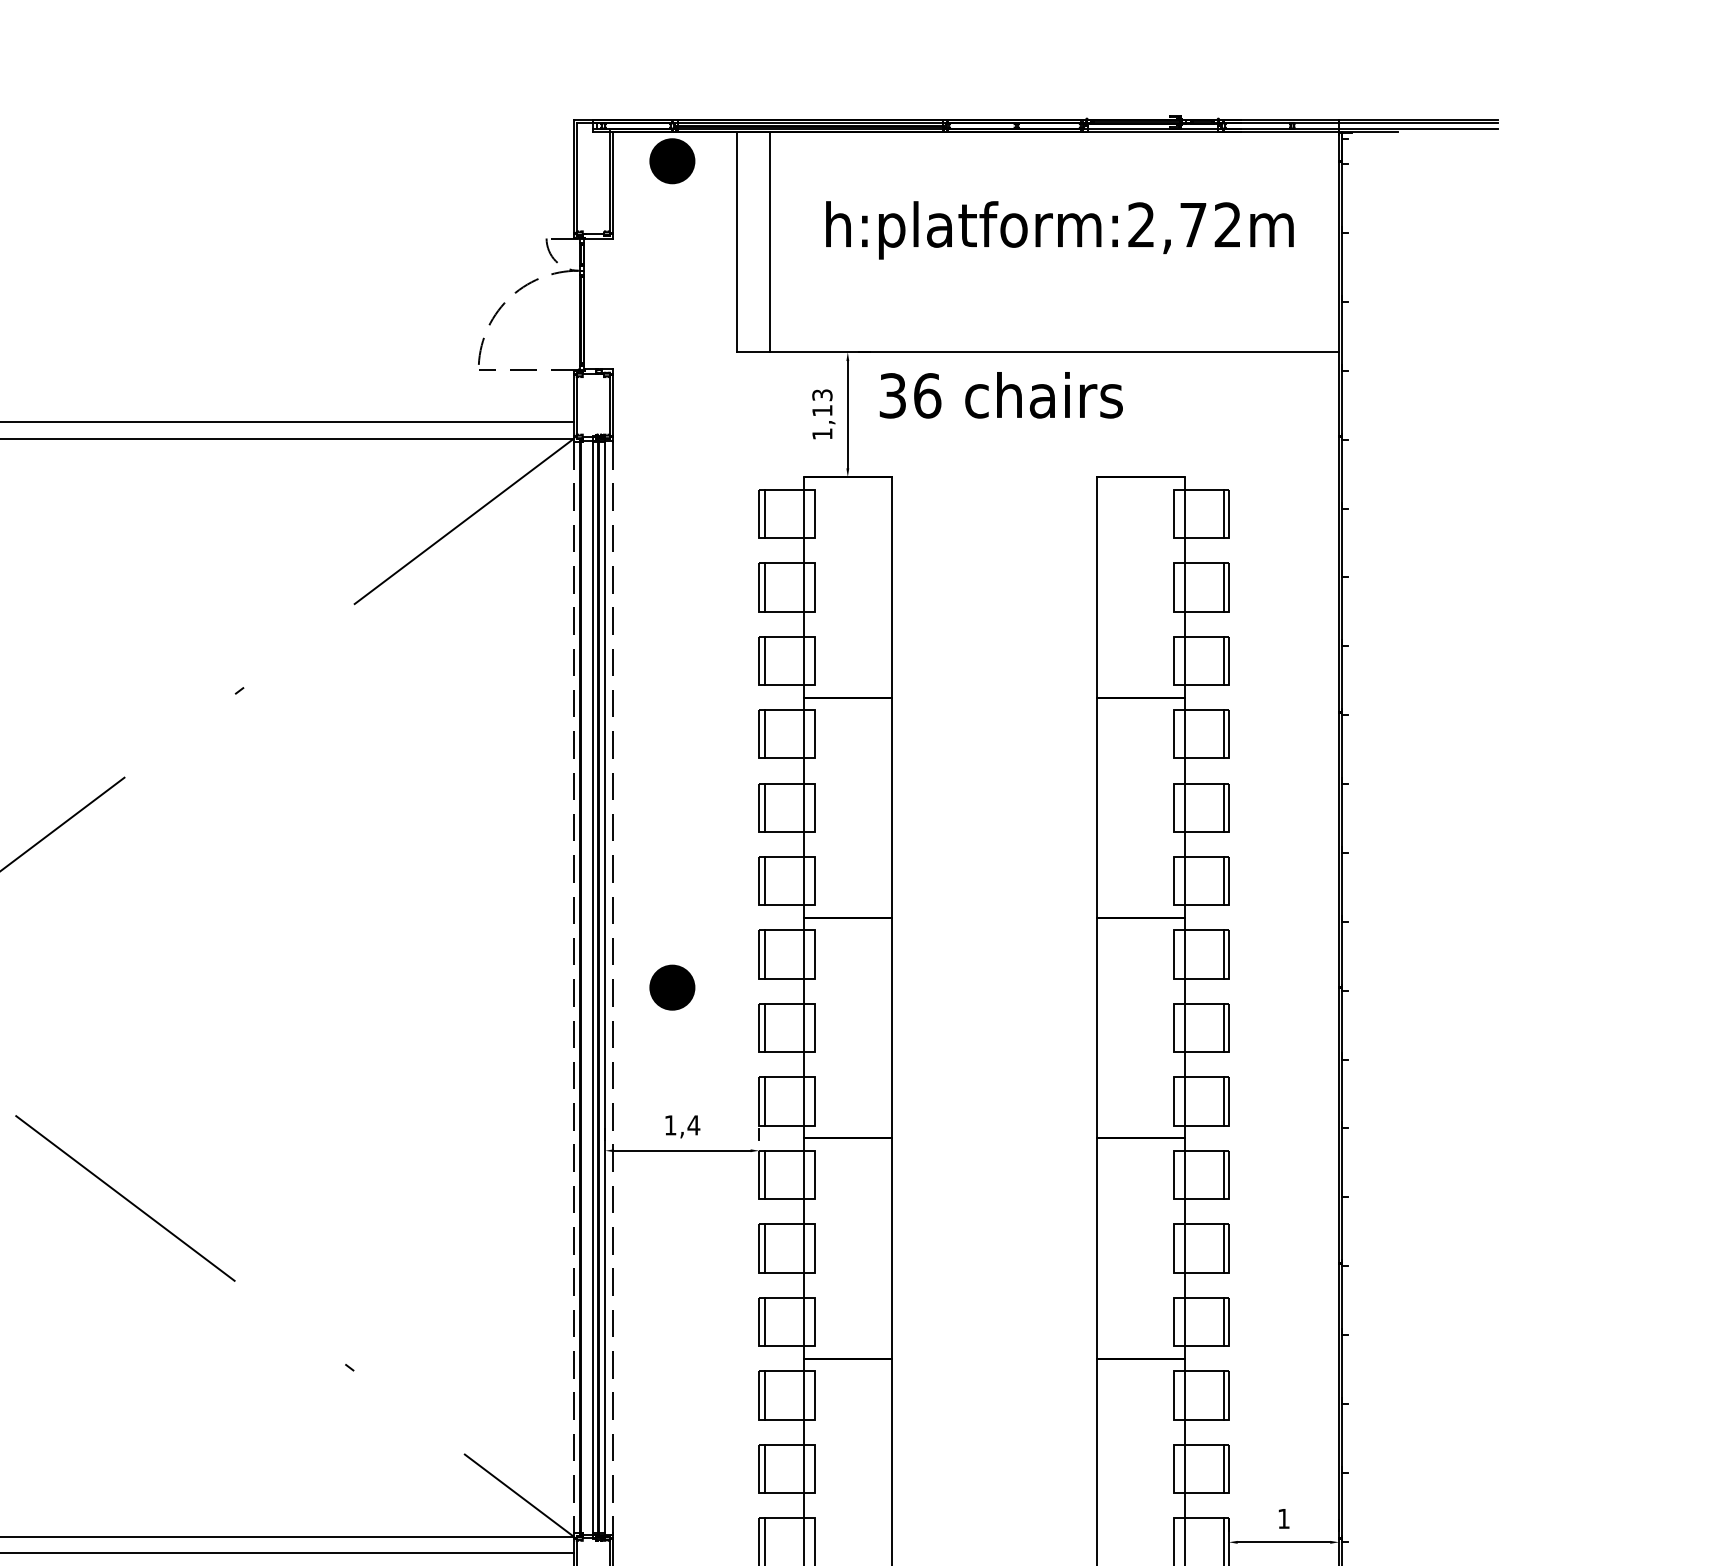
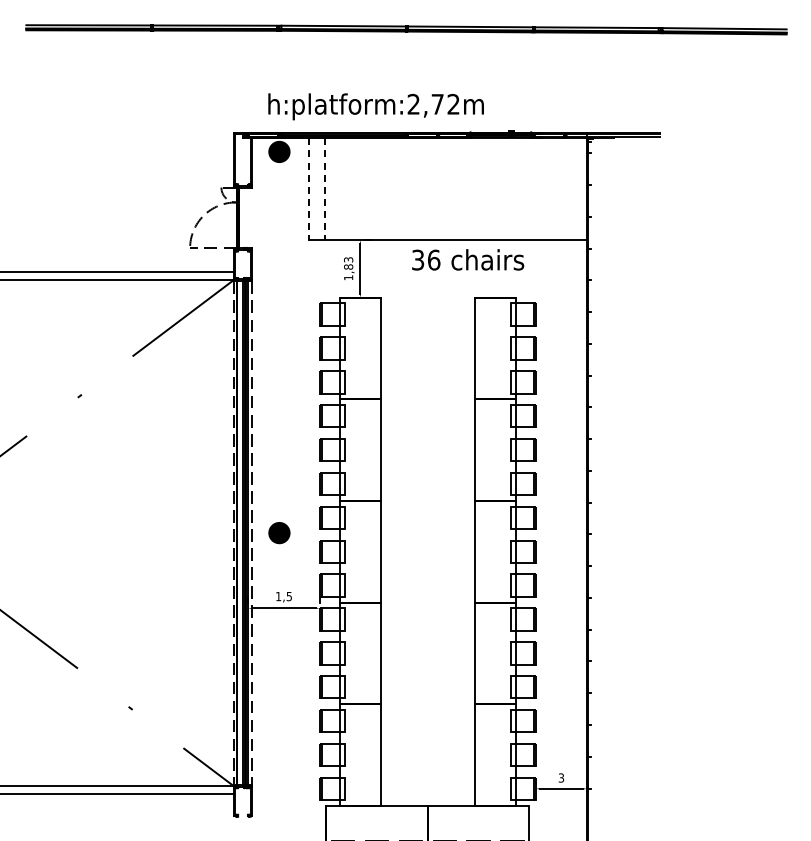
text: (1058, 229) -> (375, 106), moved
line: (737, 242) -> (309, 189), solid -> dashed
line: (770, 242) -> (324, 189), solid -> dashed
text: (1002, 394) -> (468, 259), moved
text: (822, 409) -> (348, 266), 1,13 -> 1,83
text: (694, 1125) -> (289, 596), 1,4 -> 1,5
text: (1284, 1517) -> (561, 777), 1 -> 3

